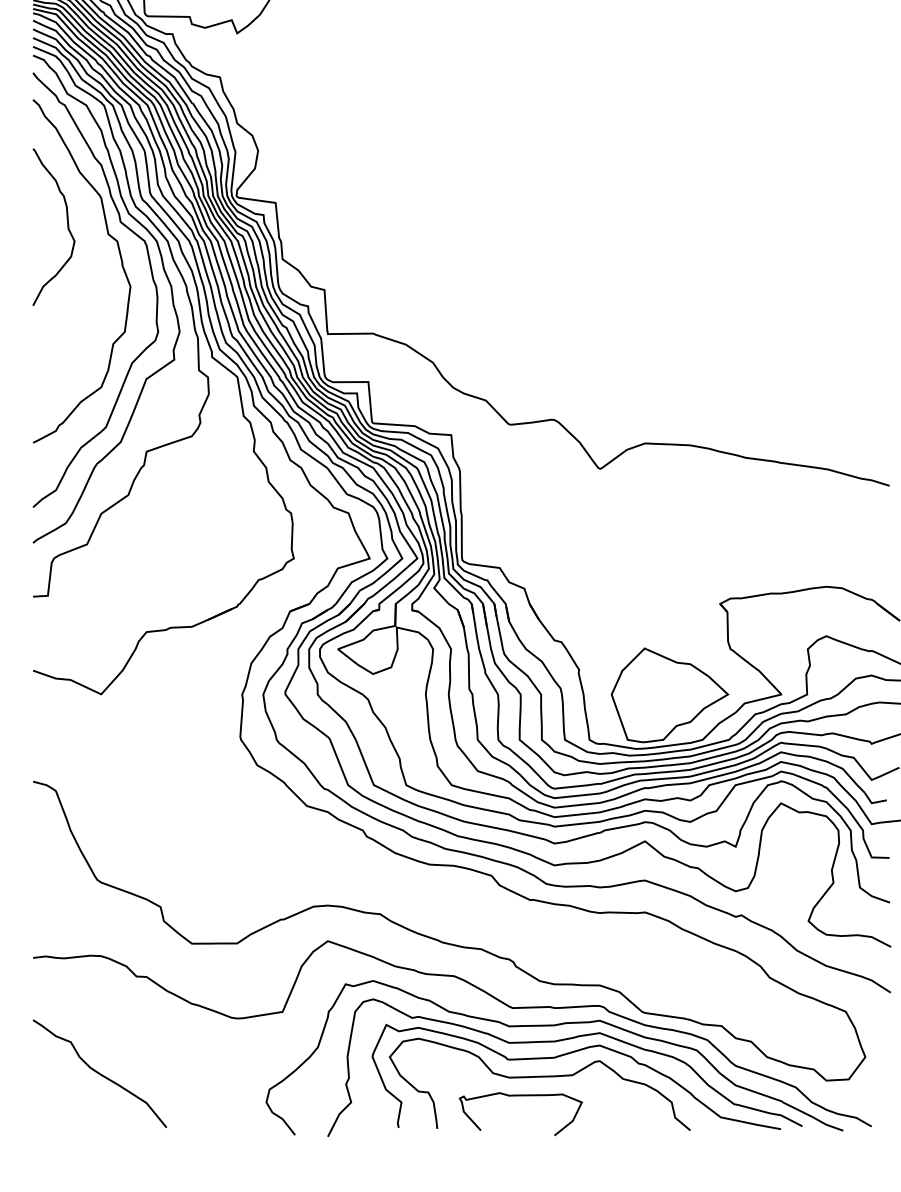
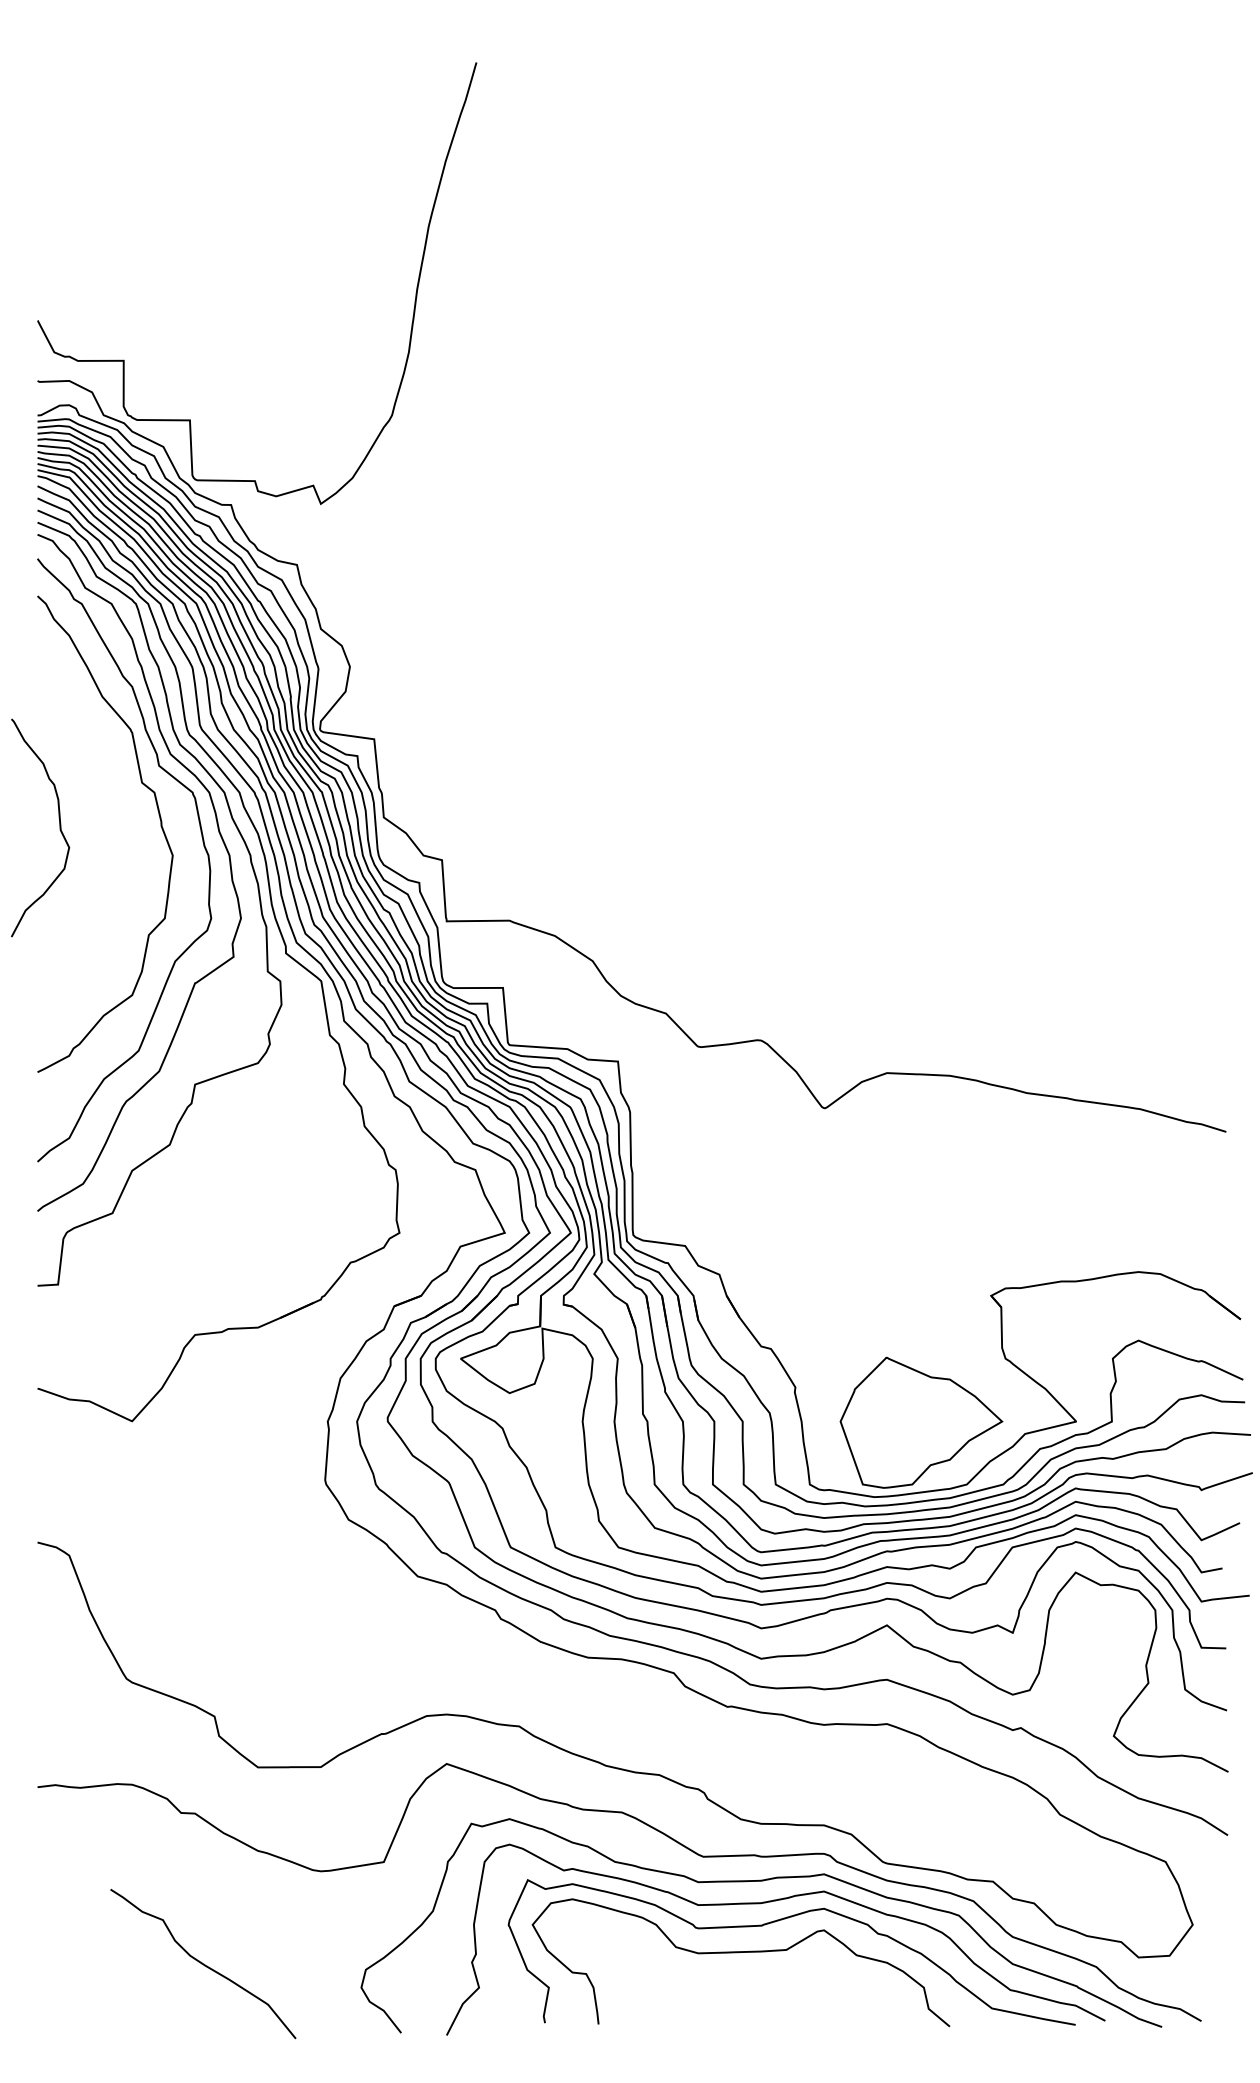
curve: (67, 226) -> (59, 827), moved
curve: (100, 1074) -> (203, 1964), moved
curve: (520, 1095) -> (714, 1978), removed

